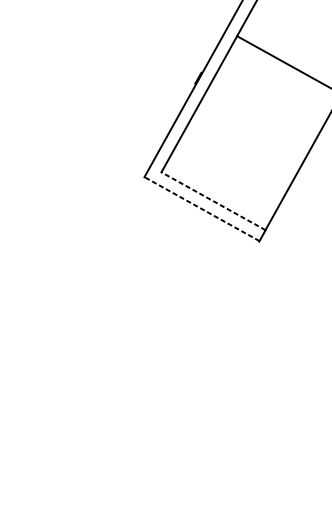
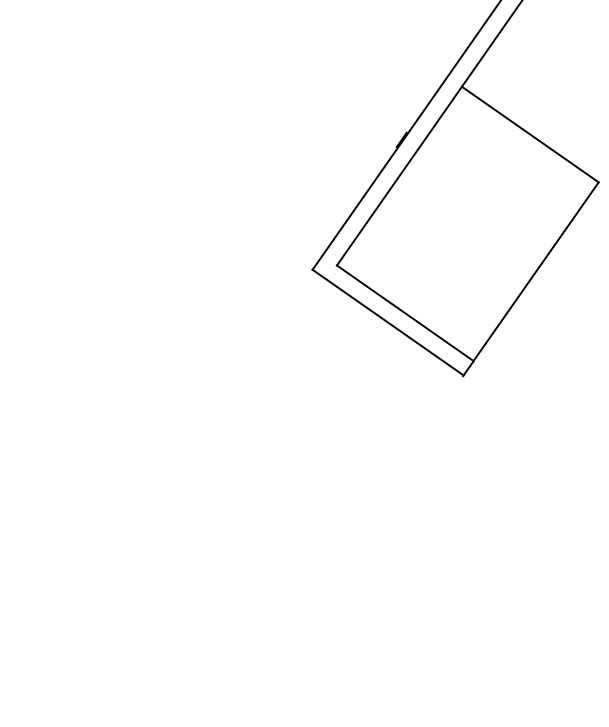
line: (212, 201) -> (404, 313), dashed -> solid
line: (201, 209) -> (387, 322), dashed -> solid

